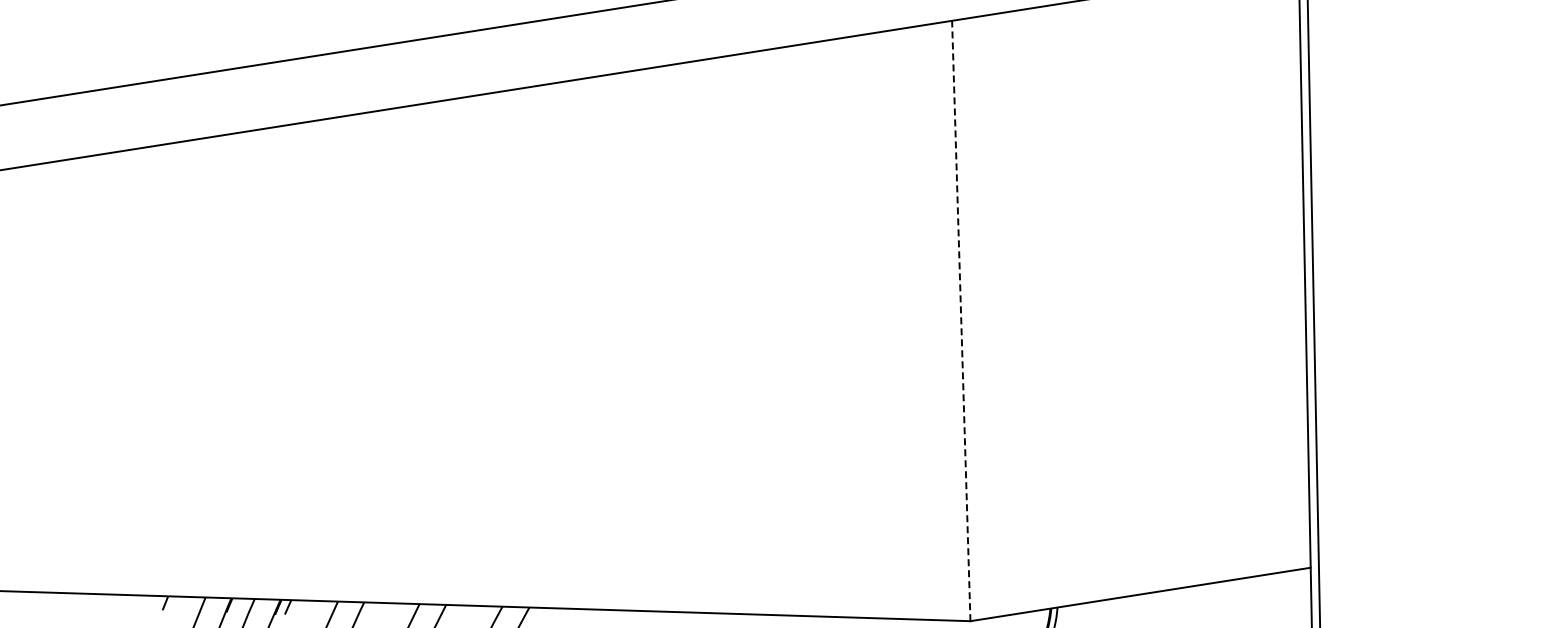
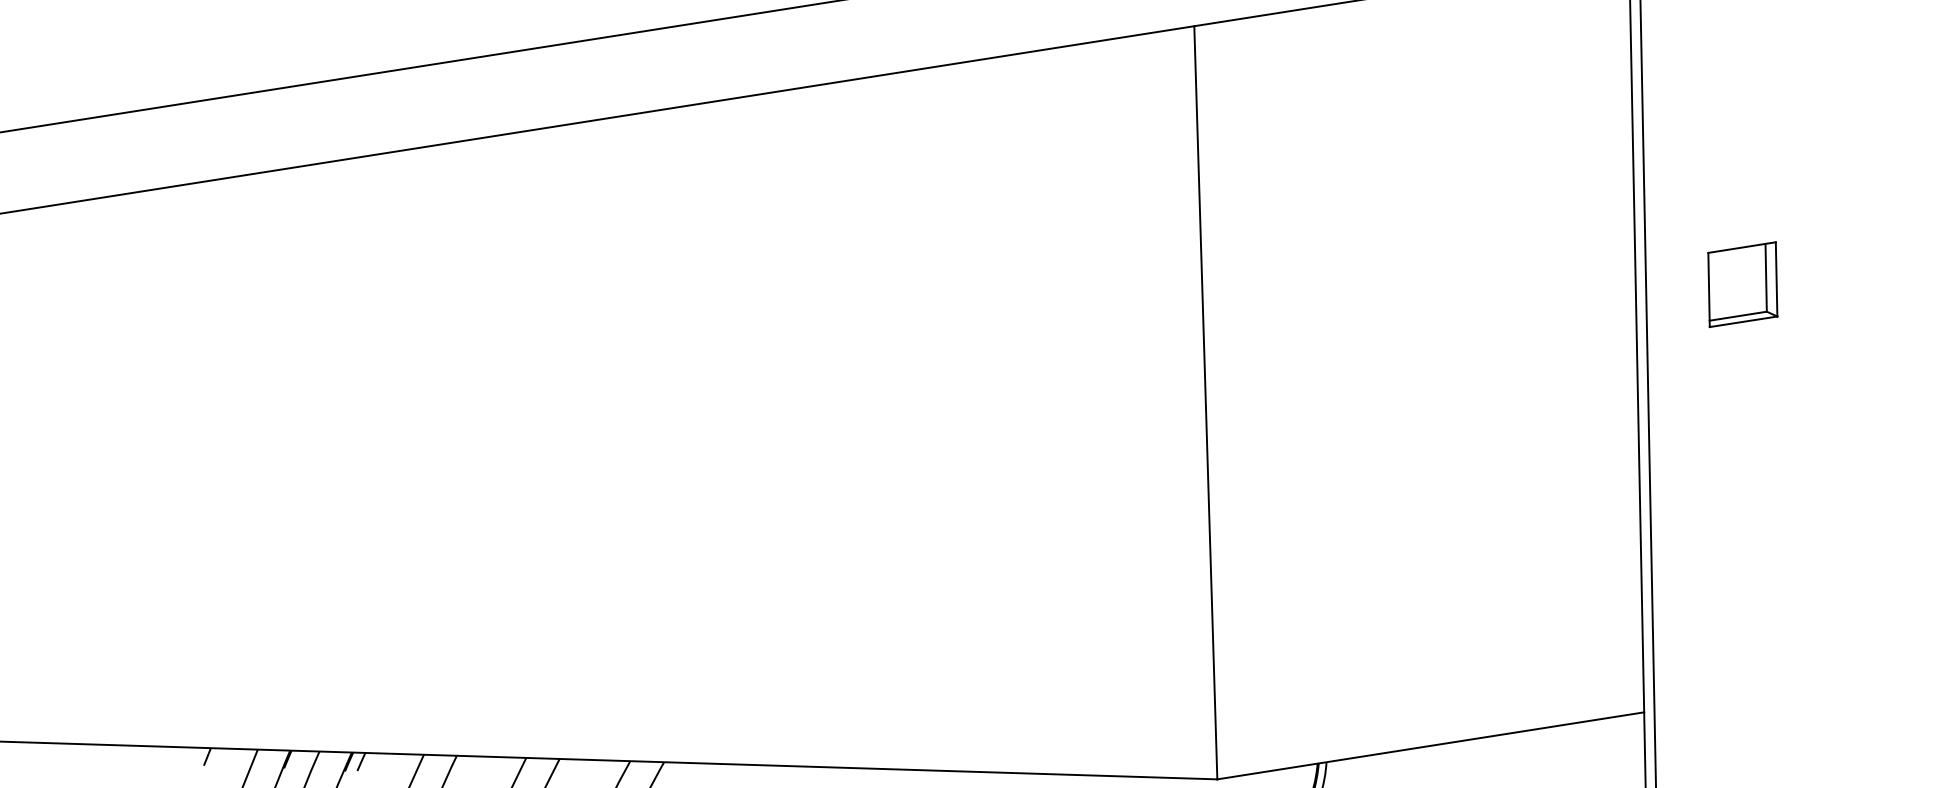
part: (1388, 226) -> (1741, 284), added
line: (961, 320) -> (1206, 402), dashed -> solid

